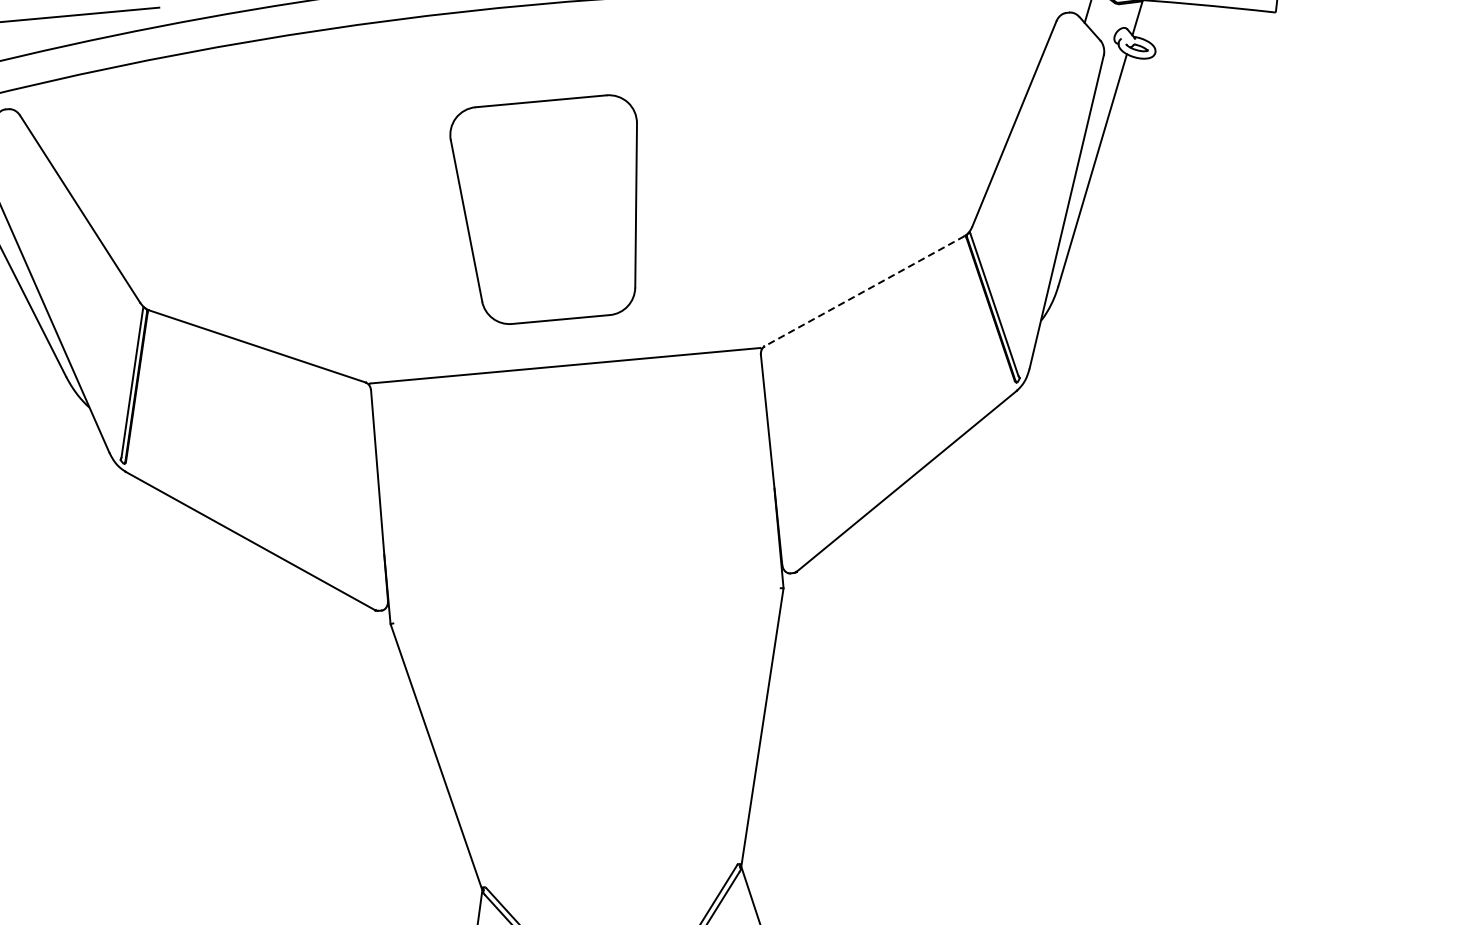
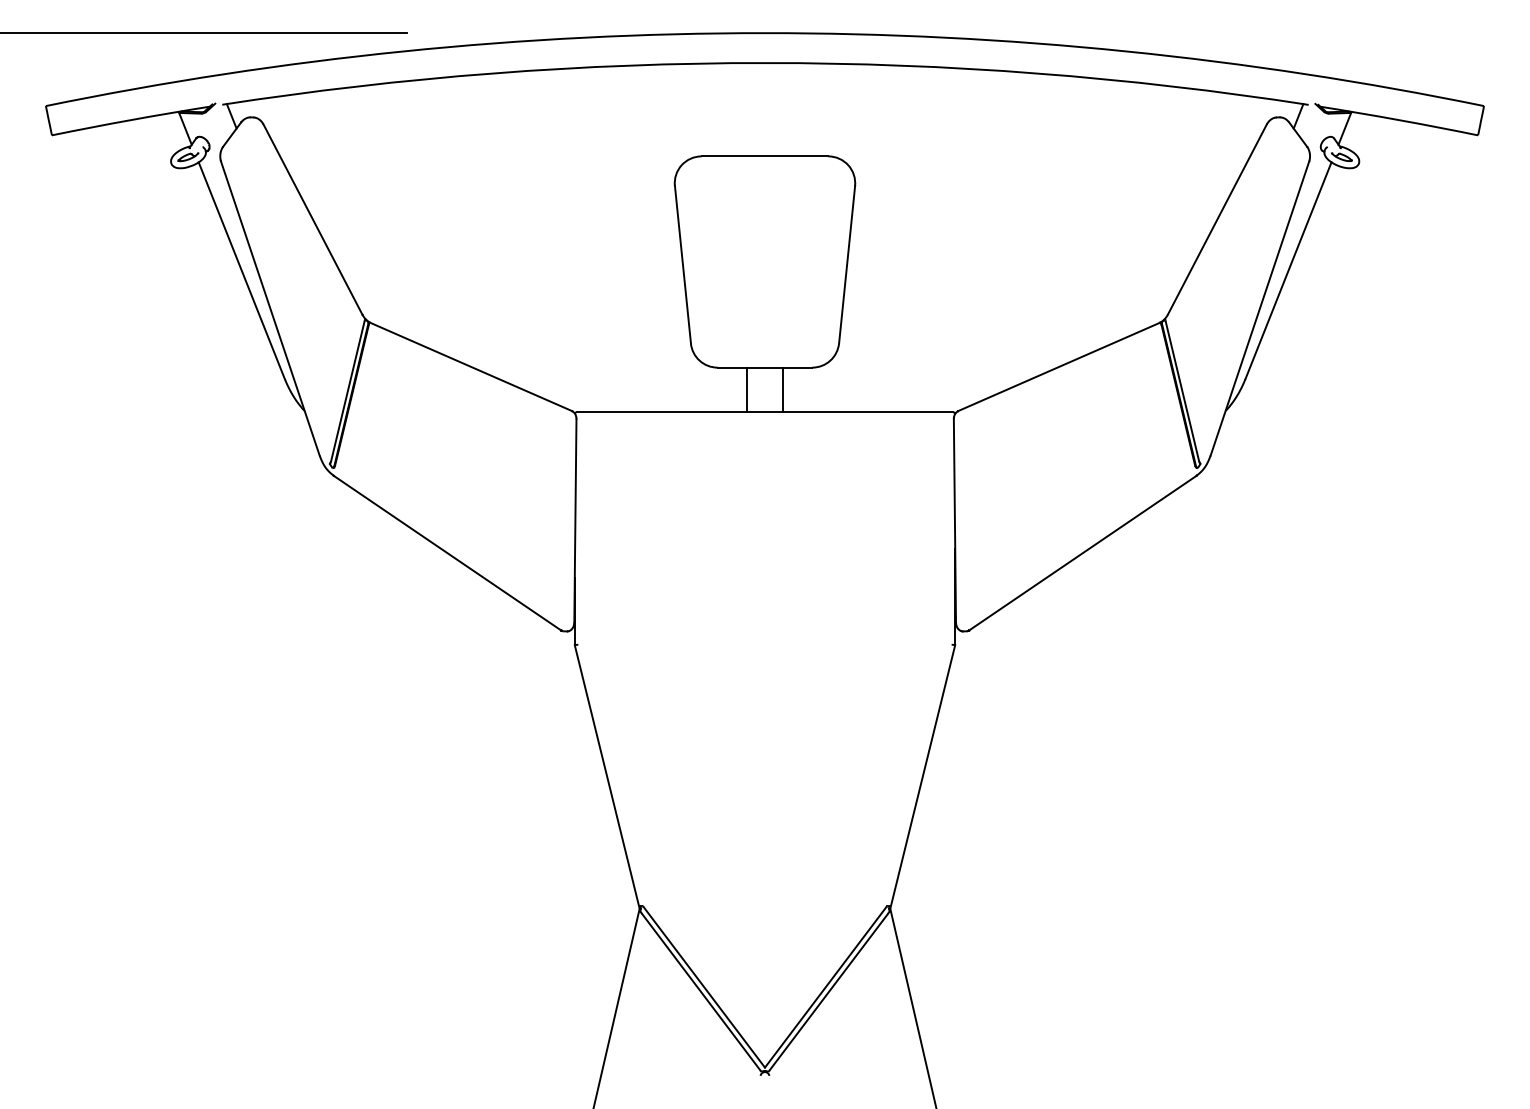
line: (865, 290) -> (1059, 366), dashed -> solid
line: (581, 340) -> (782, 389), added
line: (544, 343) -> (747, 389), added

